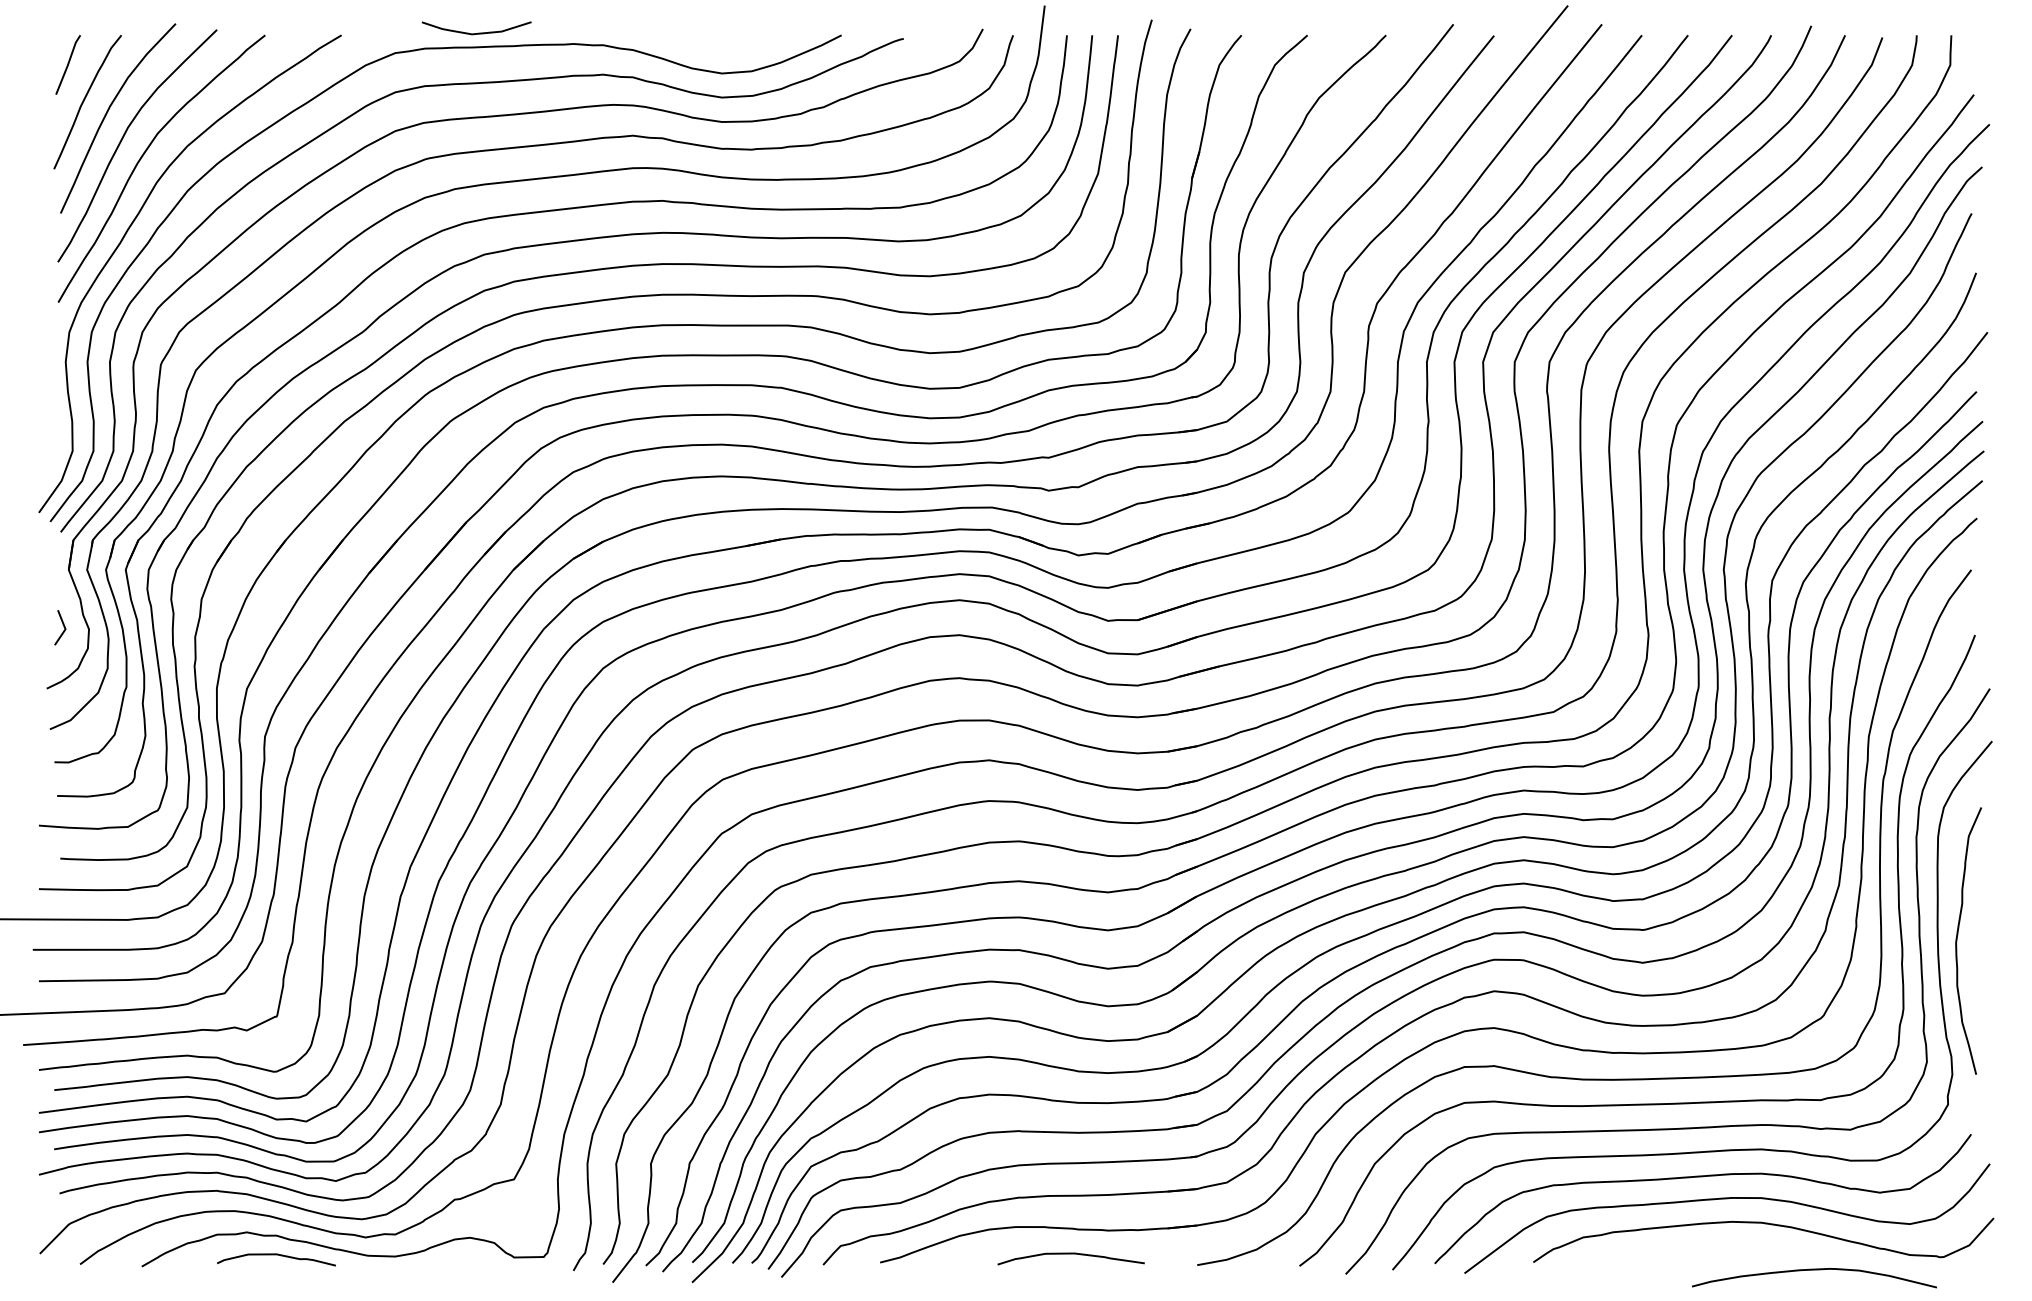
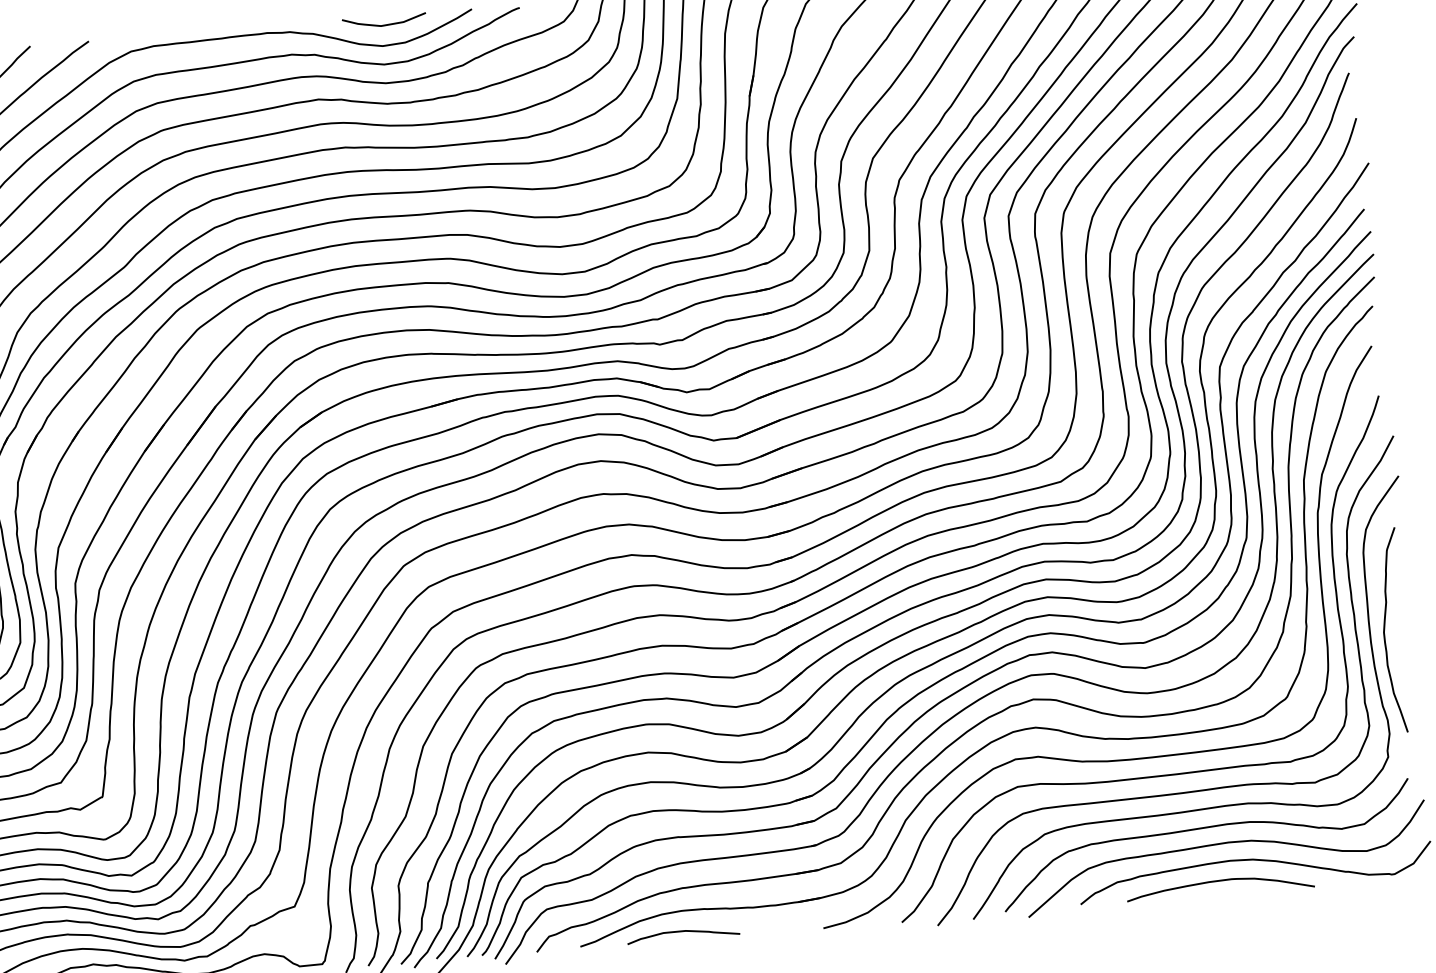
curve: (478, 32) -> (385, 24), moved
curve: (1070, 1254) -> (682, 931), moved
curve: (1814, 1270) -> (1220, 881), moved

